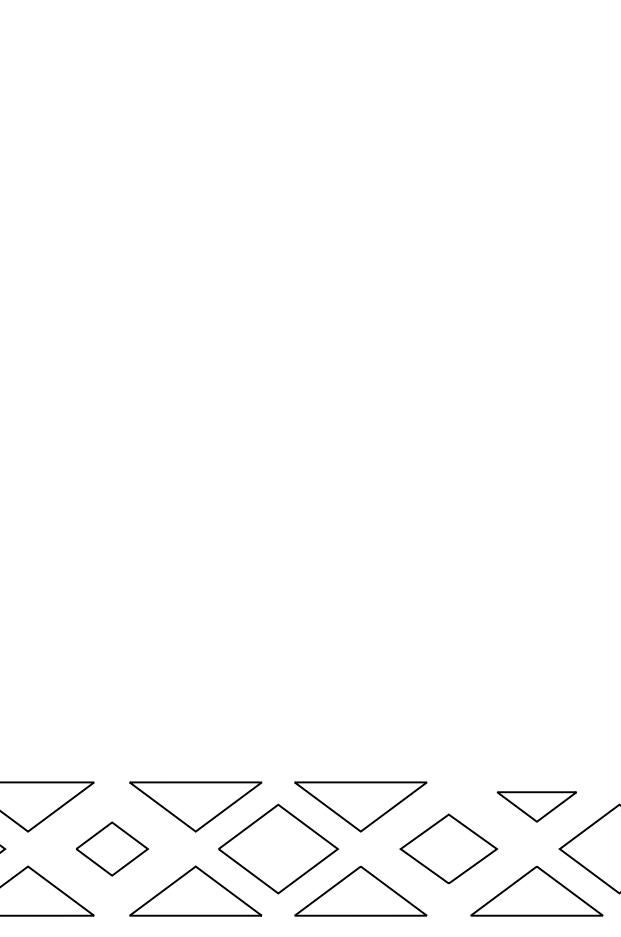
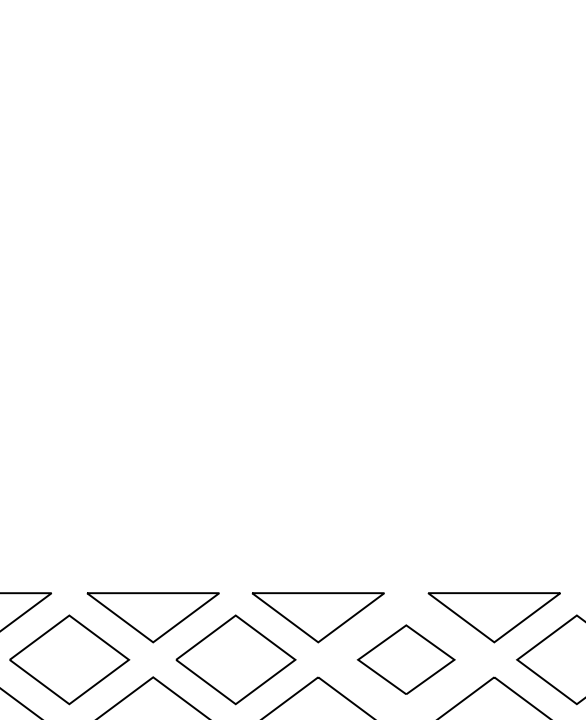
part: (536, 806) -> (493, 617), size x1.67
part: (112, 848) -> (69, 659), size x1.67

